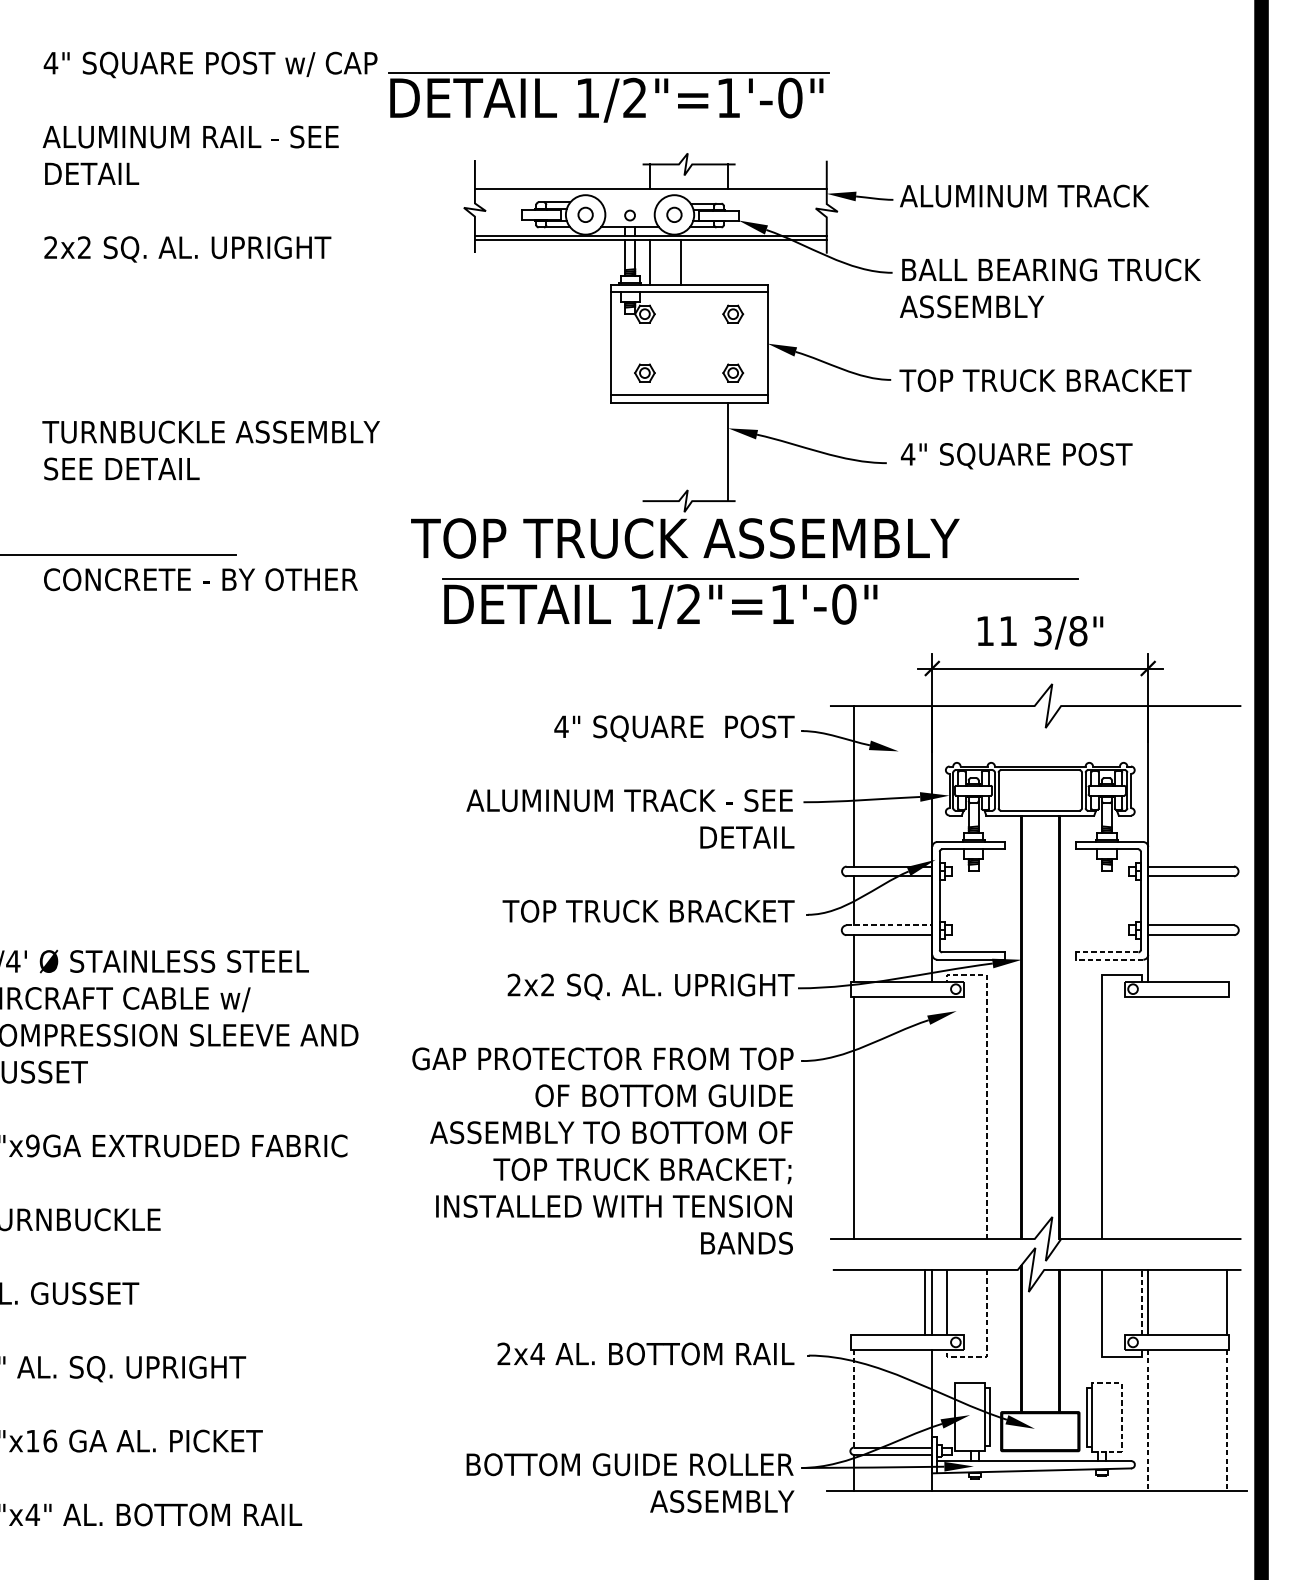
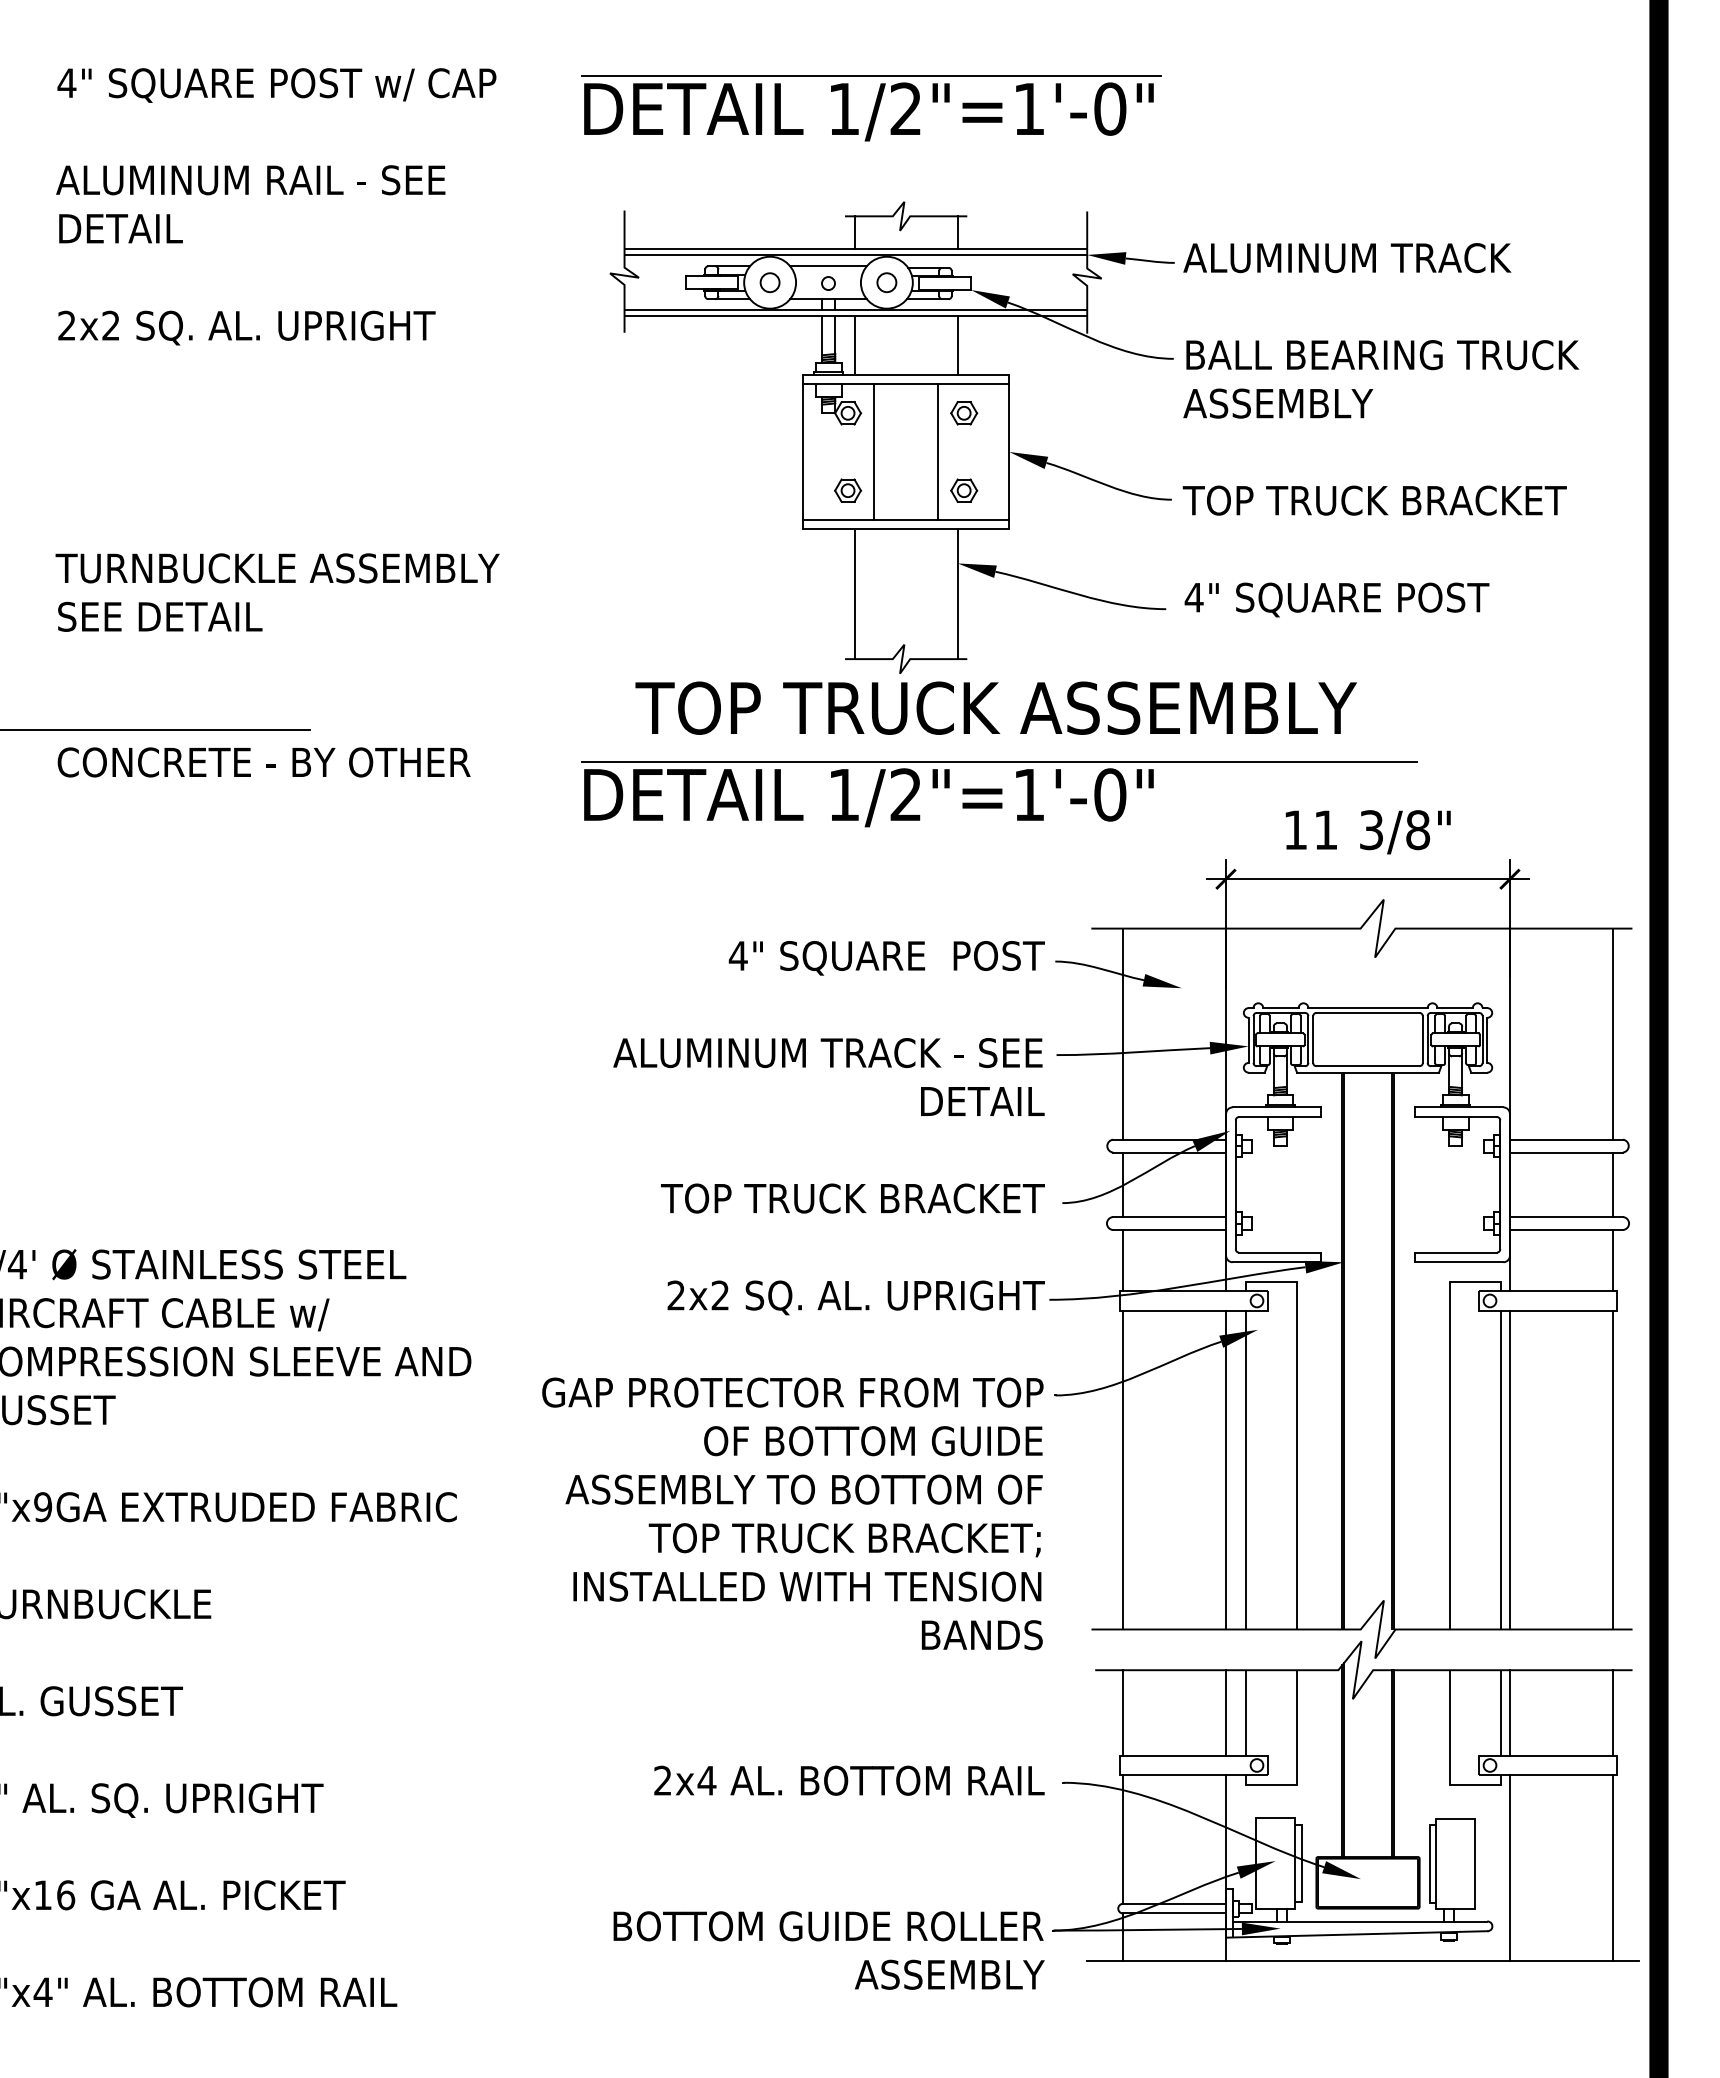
part: (608, 97) -> (871, 108), moved
line: (650, 193) -> (855, 254), added
line: (630, 201) -> (828, 265), added
line: (680, 262) -> (957, 345), moved
line: (664, 343) -> (873, 451), added
line: (713, 343) -> (938, 451), added
line: (649, 452) -> (854, 594), added
text: (684, 537) -> (995, 707), moved
line: (1226, 785) -> (1613, 1033), added
line: (1226, 900) -> (1613, 1184), added
line: (889, 925) -> (1169, 1217), dashed -> solid
line: (1106, 952) -> (1455, 1252), dashed -> solid
line: (1226, 958) -> (1613, 1260), added
line: (1109, 959) -> (1458, 1262), dashed -> solid
line: (986, 1082) -> (1297, 1423), dashed -> solid
line: (932, 1117) -> (1226, 1469), added
line: (947, 1117) -> (1245, 1469), added
line: (1141, 1117) -> (1501, 1469), added
line: (1147, 1117) -> (1509, 1469), added
line: (1226, 1117) -> (1613, 1469), added
line: (925, 1302) -> (1122, 1712), moved
line: (1141, 1302) -> (1501, 1713), dashed -> solid
line: (986, 1337) -> (1297, 1759), dashed -> solid
line: (853, 1398) -> (1122, 1839), dashed -> solid
line: (1122, 1416) -> (1475, 1863), dashed -> solid
line: (1147, 1420) -> (1509, 1868), dashed -> solid
line: (1226, 1420) -> (1613, 1868), dashed -> solid

